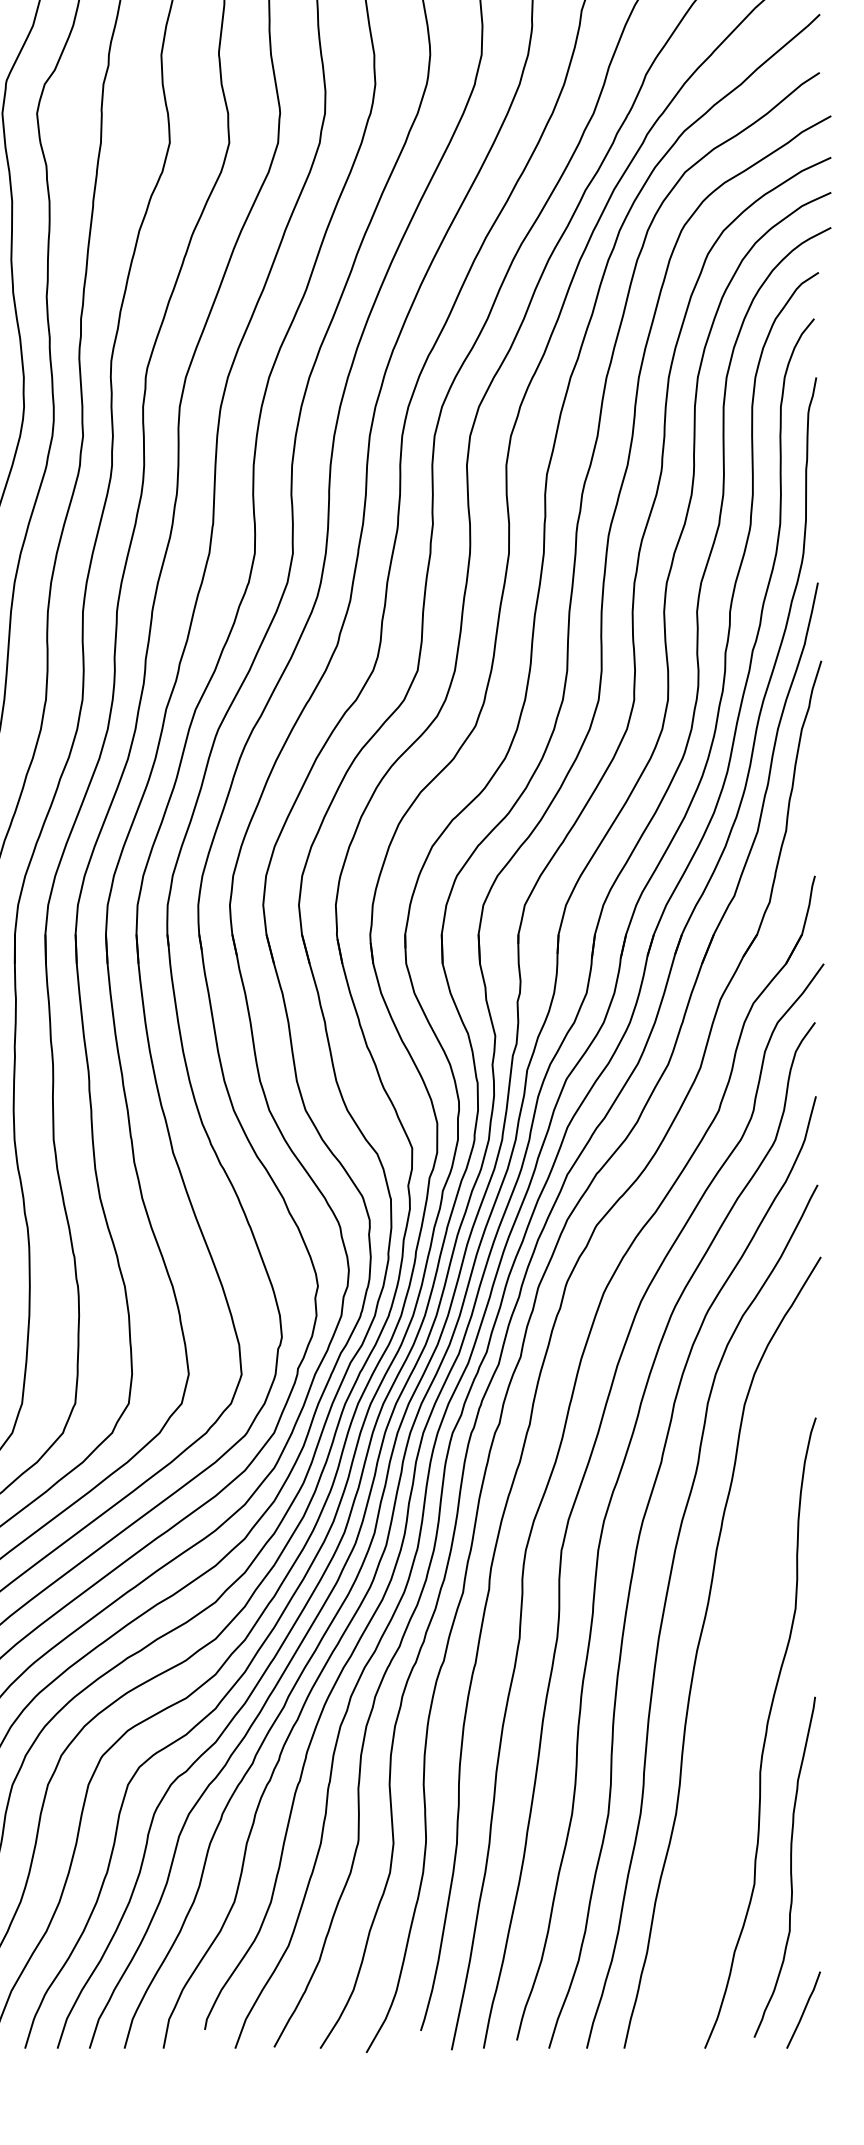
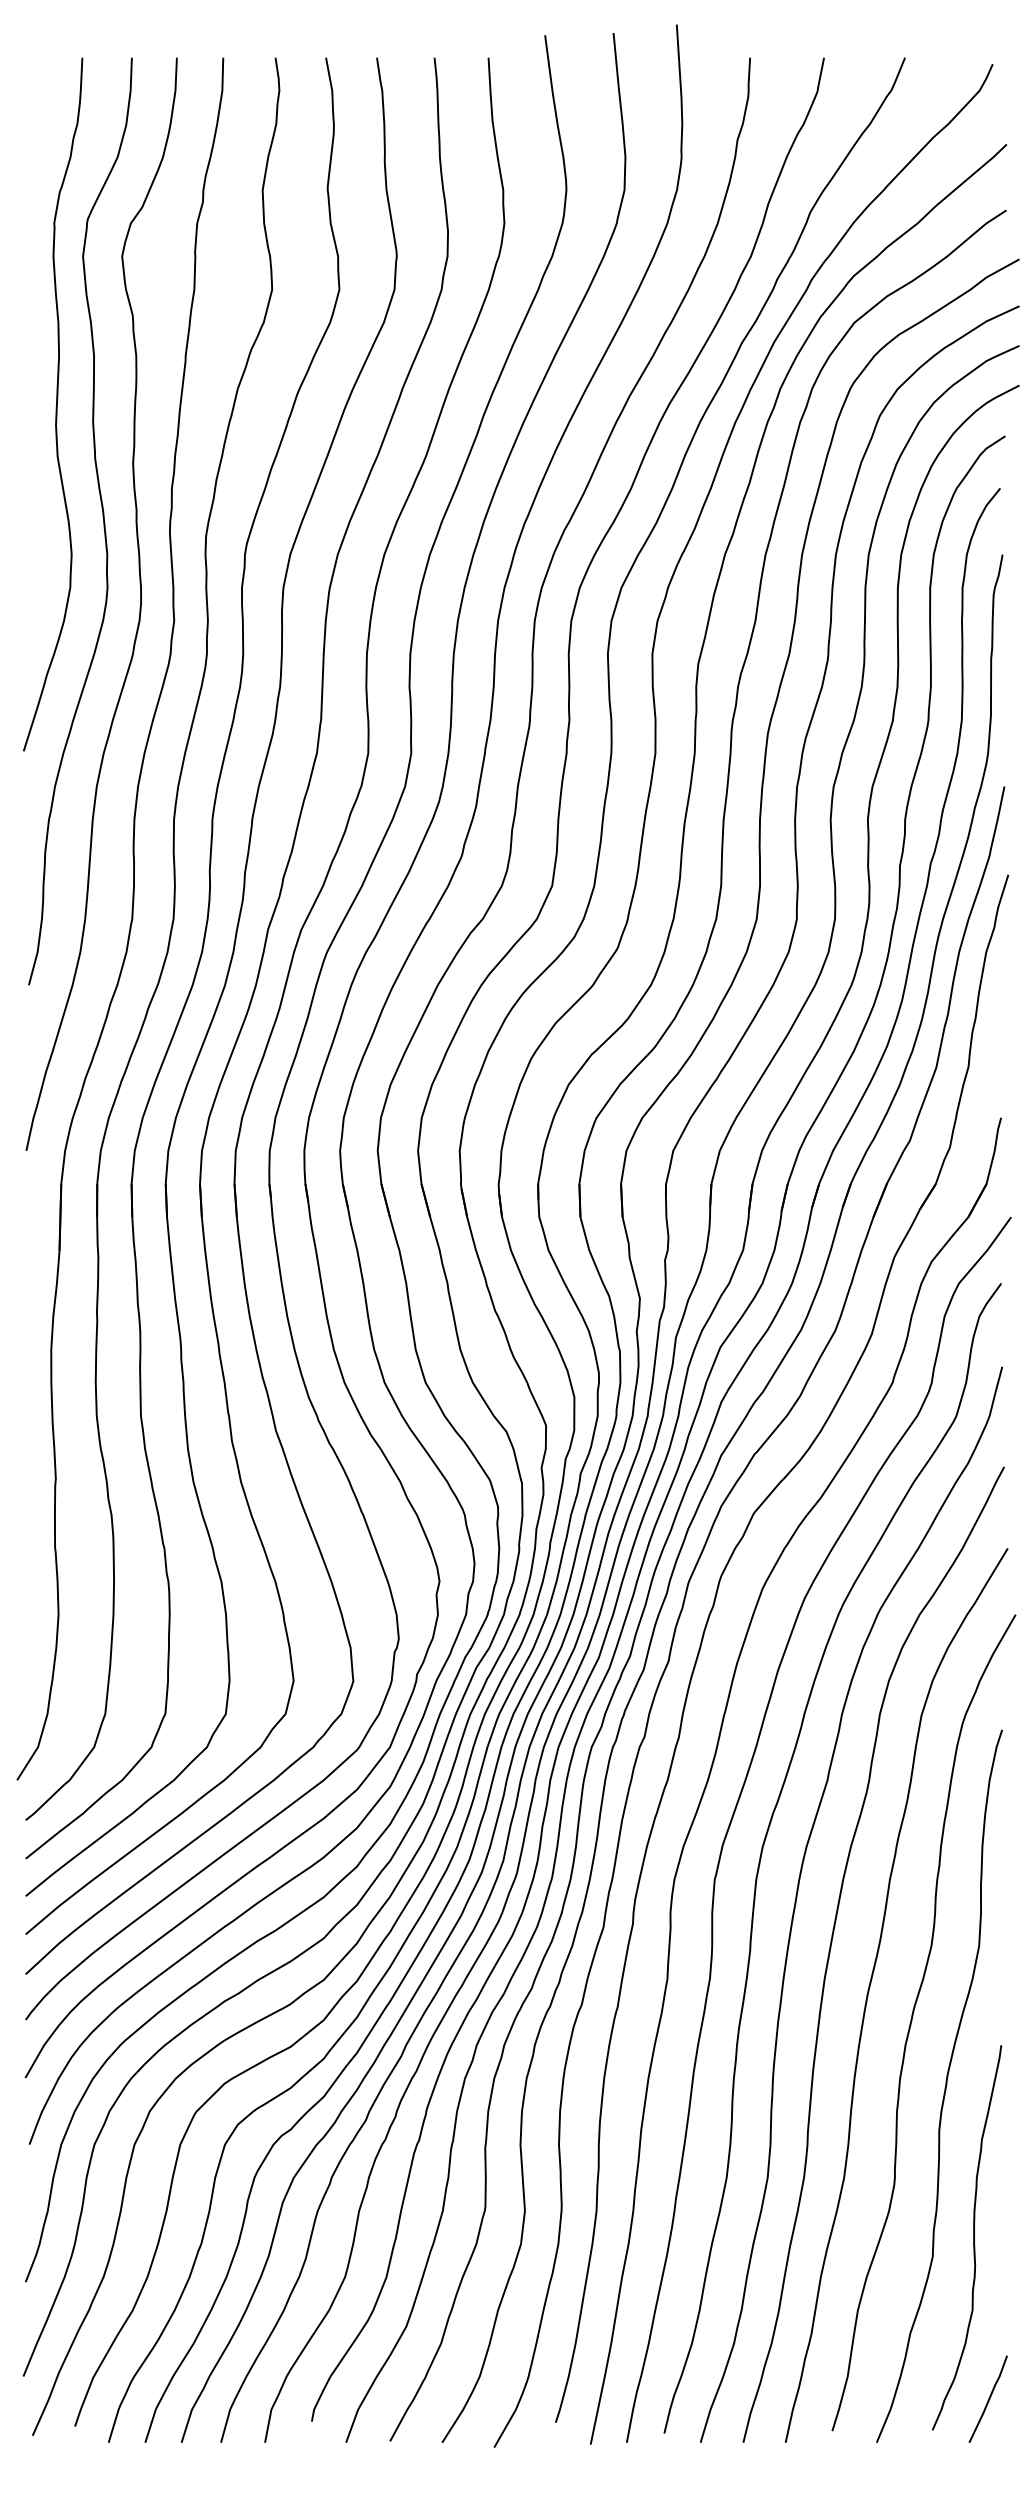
curve: (736, 1675) -> (912, 2021), added

